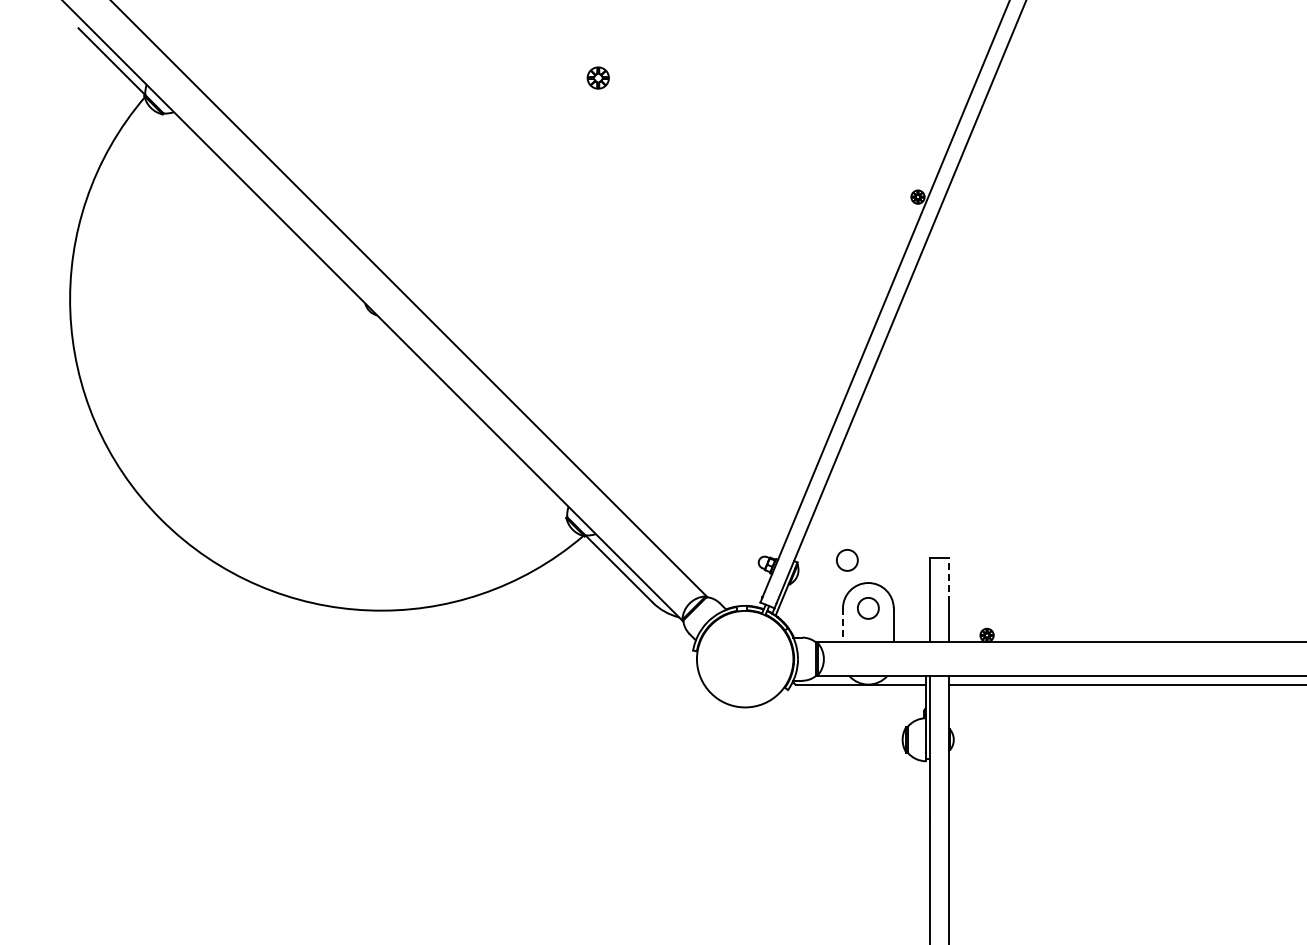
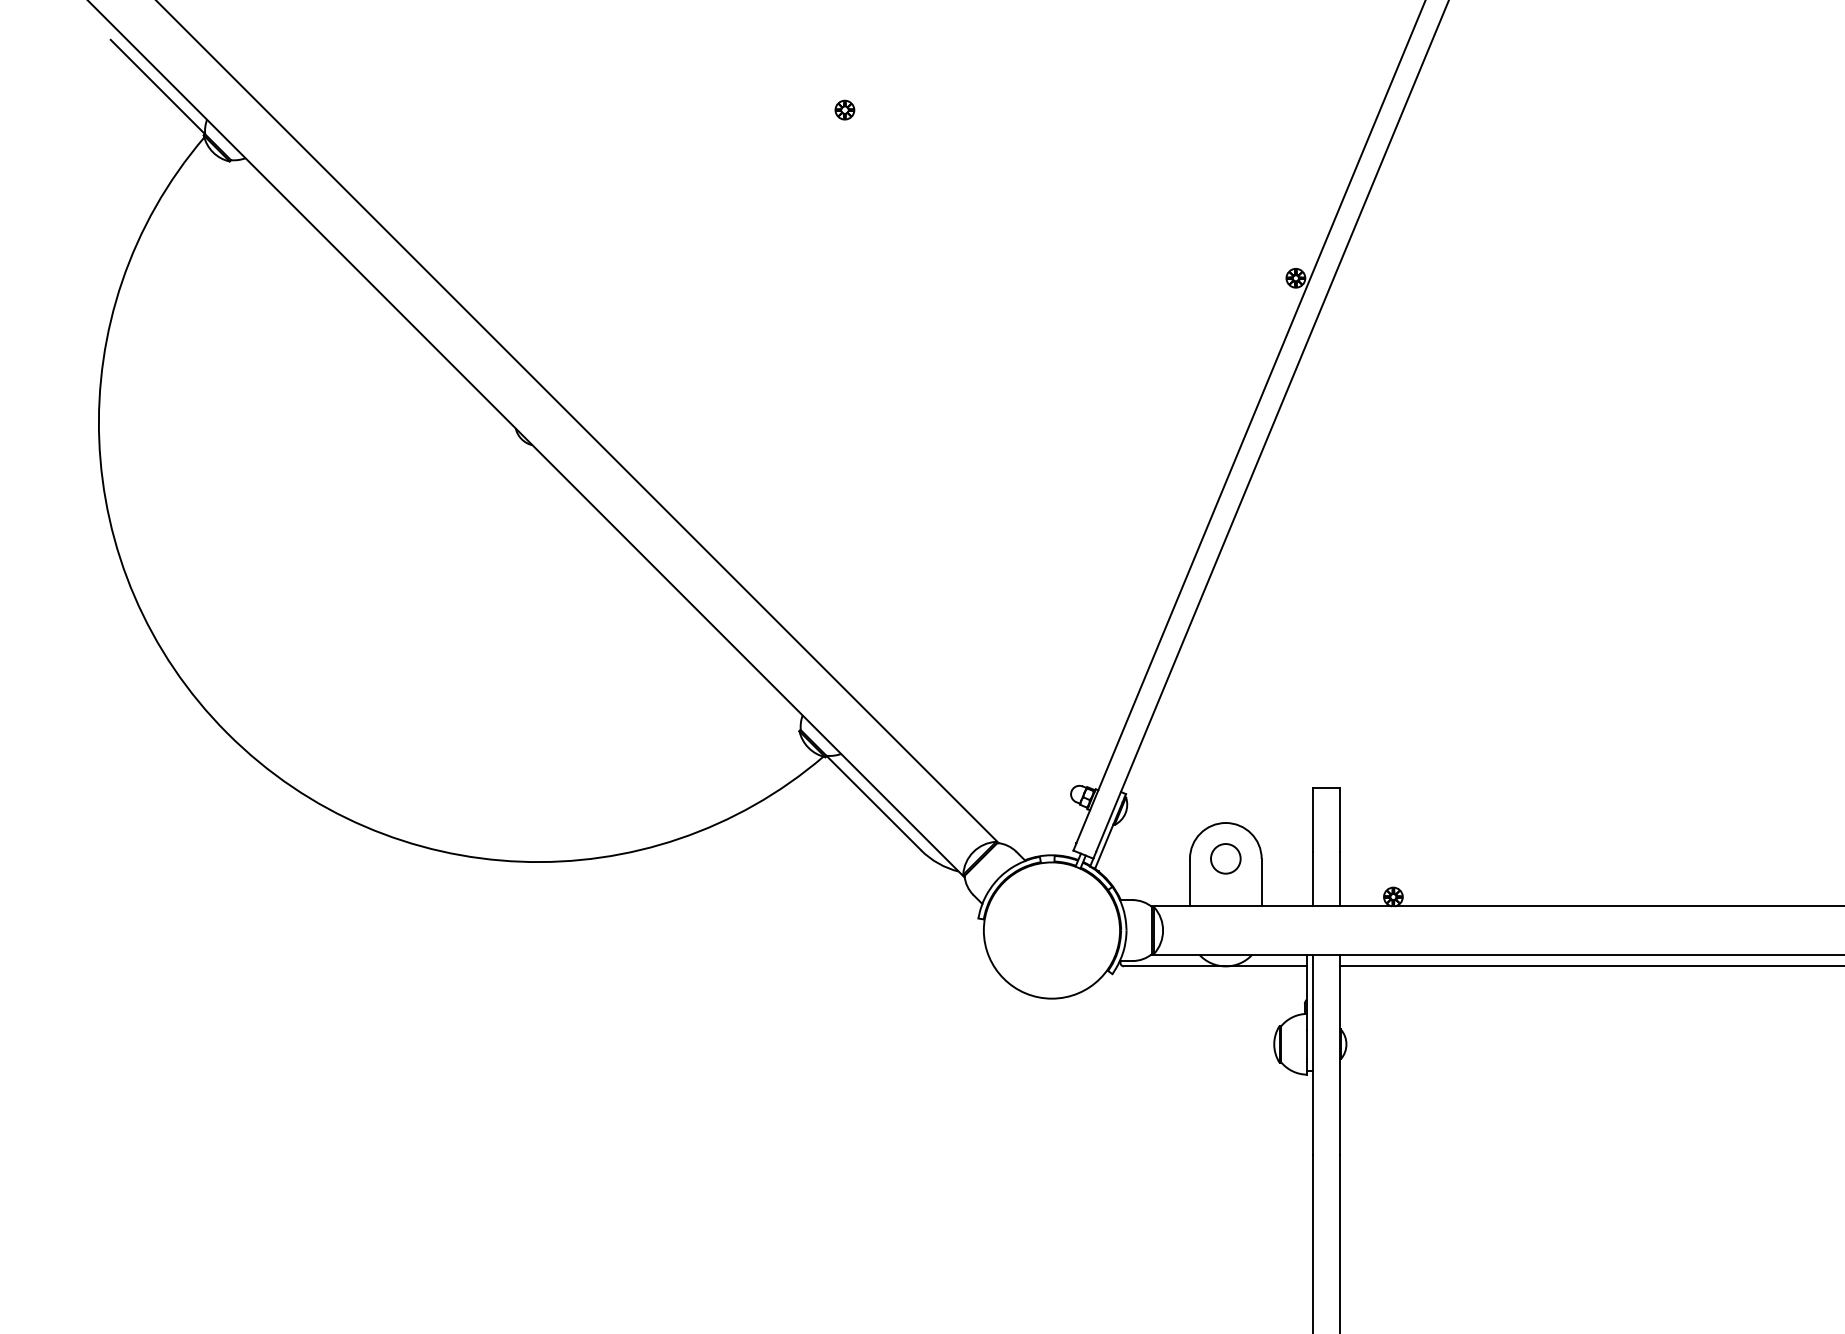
part: (598, 77) -> (844, 109), size x0.62
circle: (847, 560) -> (1196, 791), removed
line: (948, 580) -> (1338, 819), dashed -> solid
line: (842, 625) -> (1189, 882), dashed -> solid

